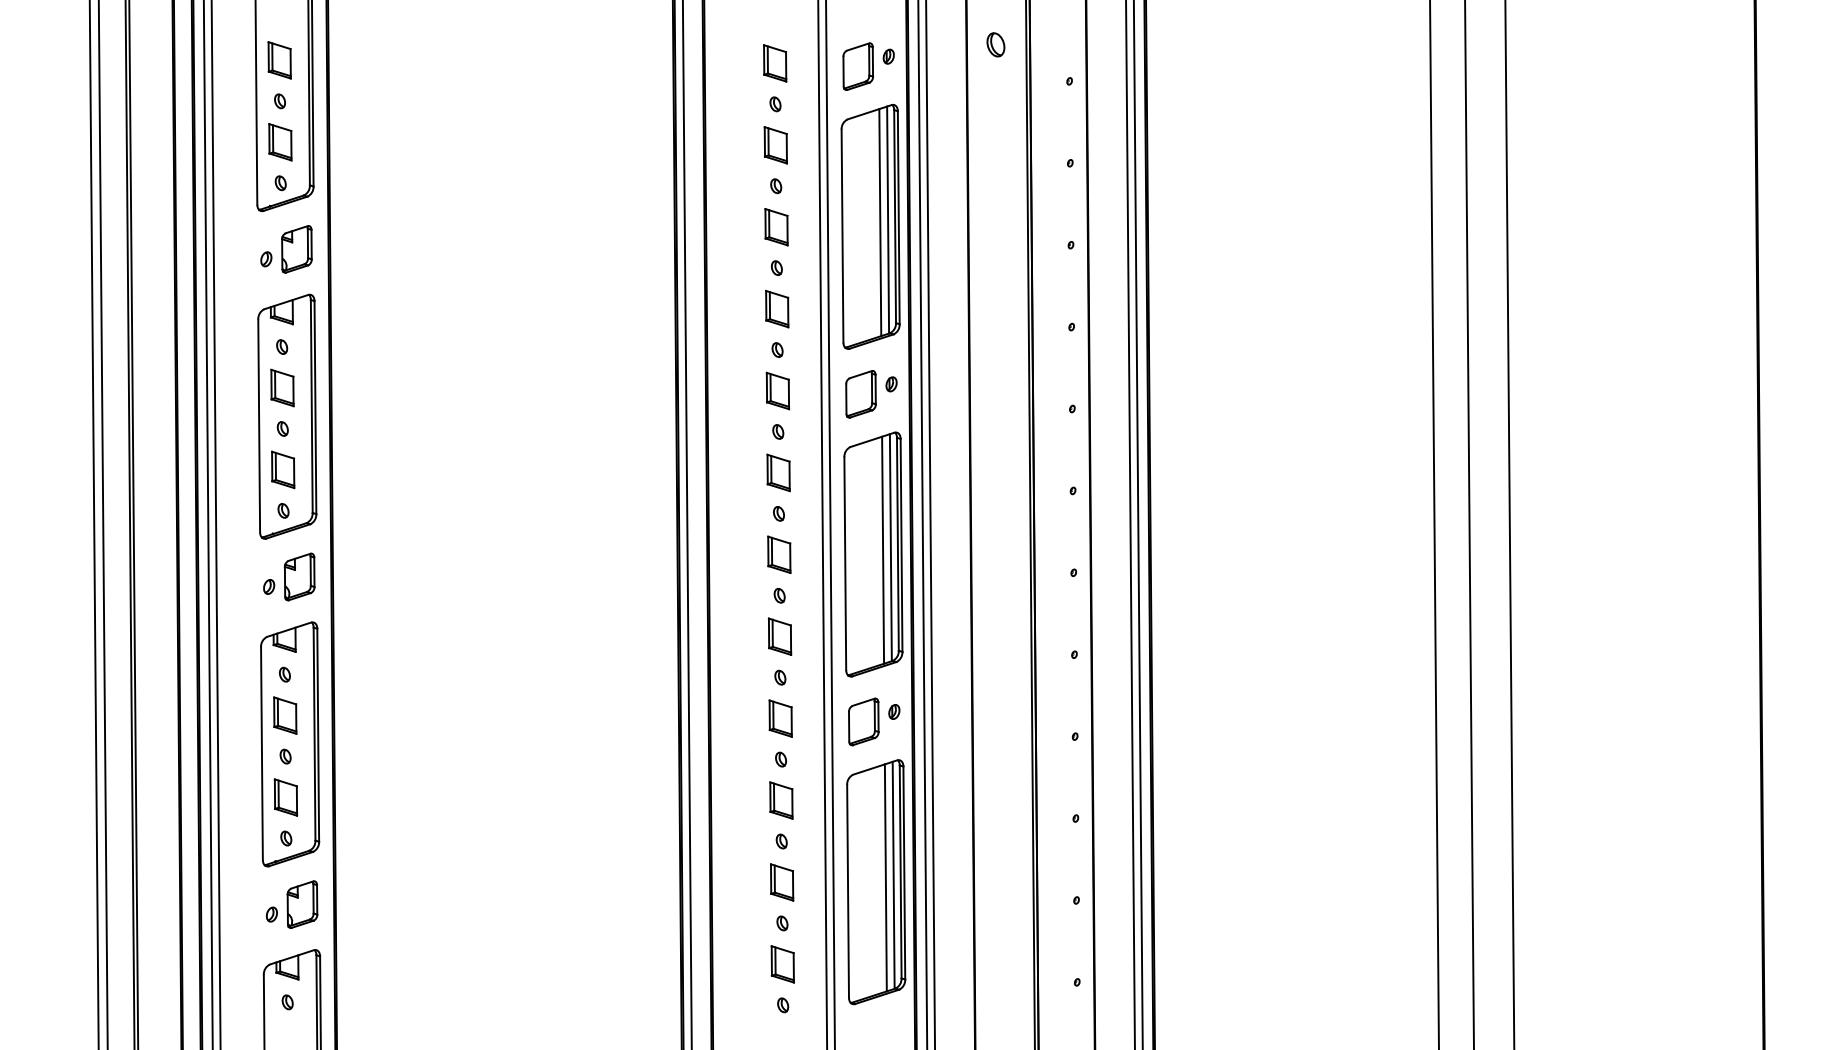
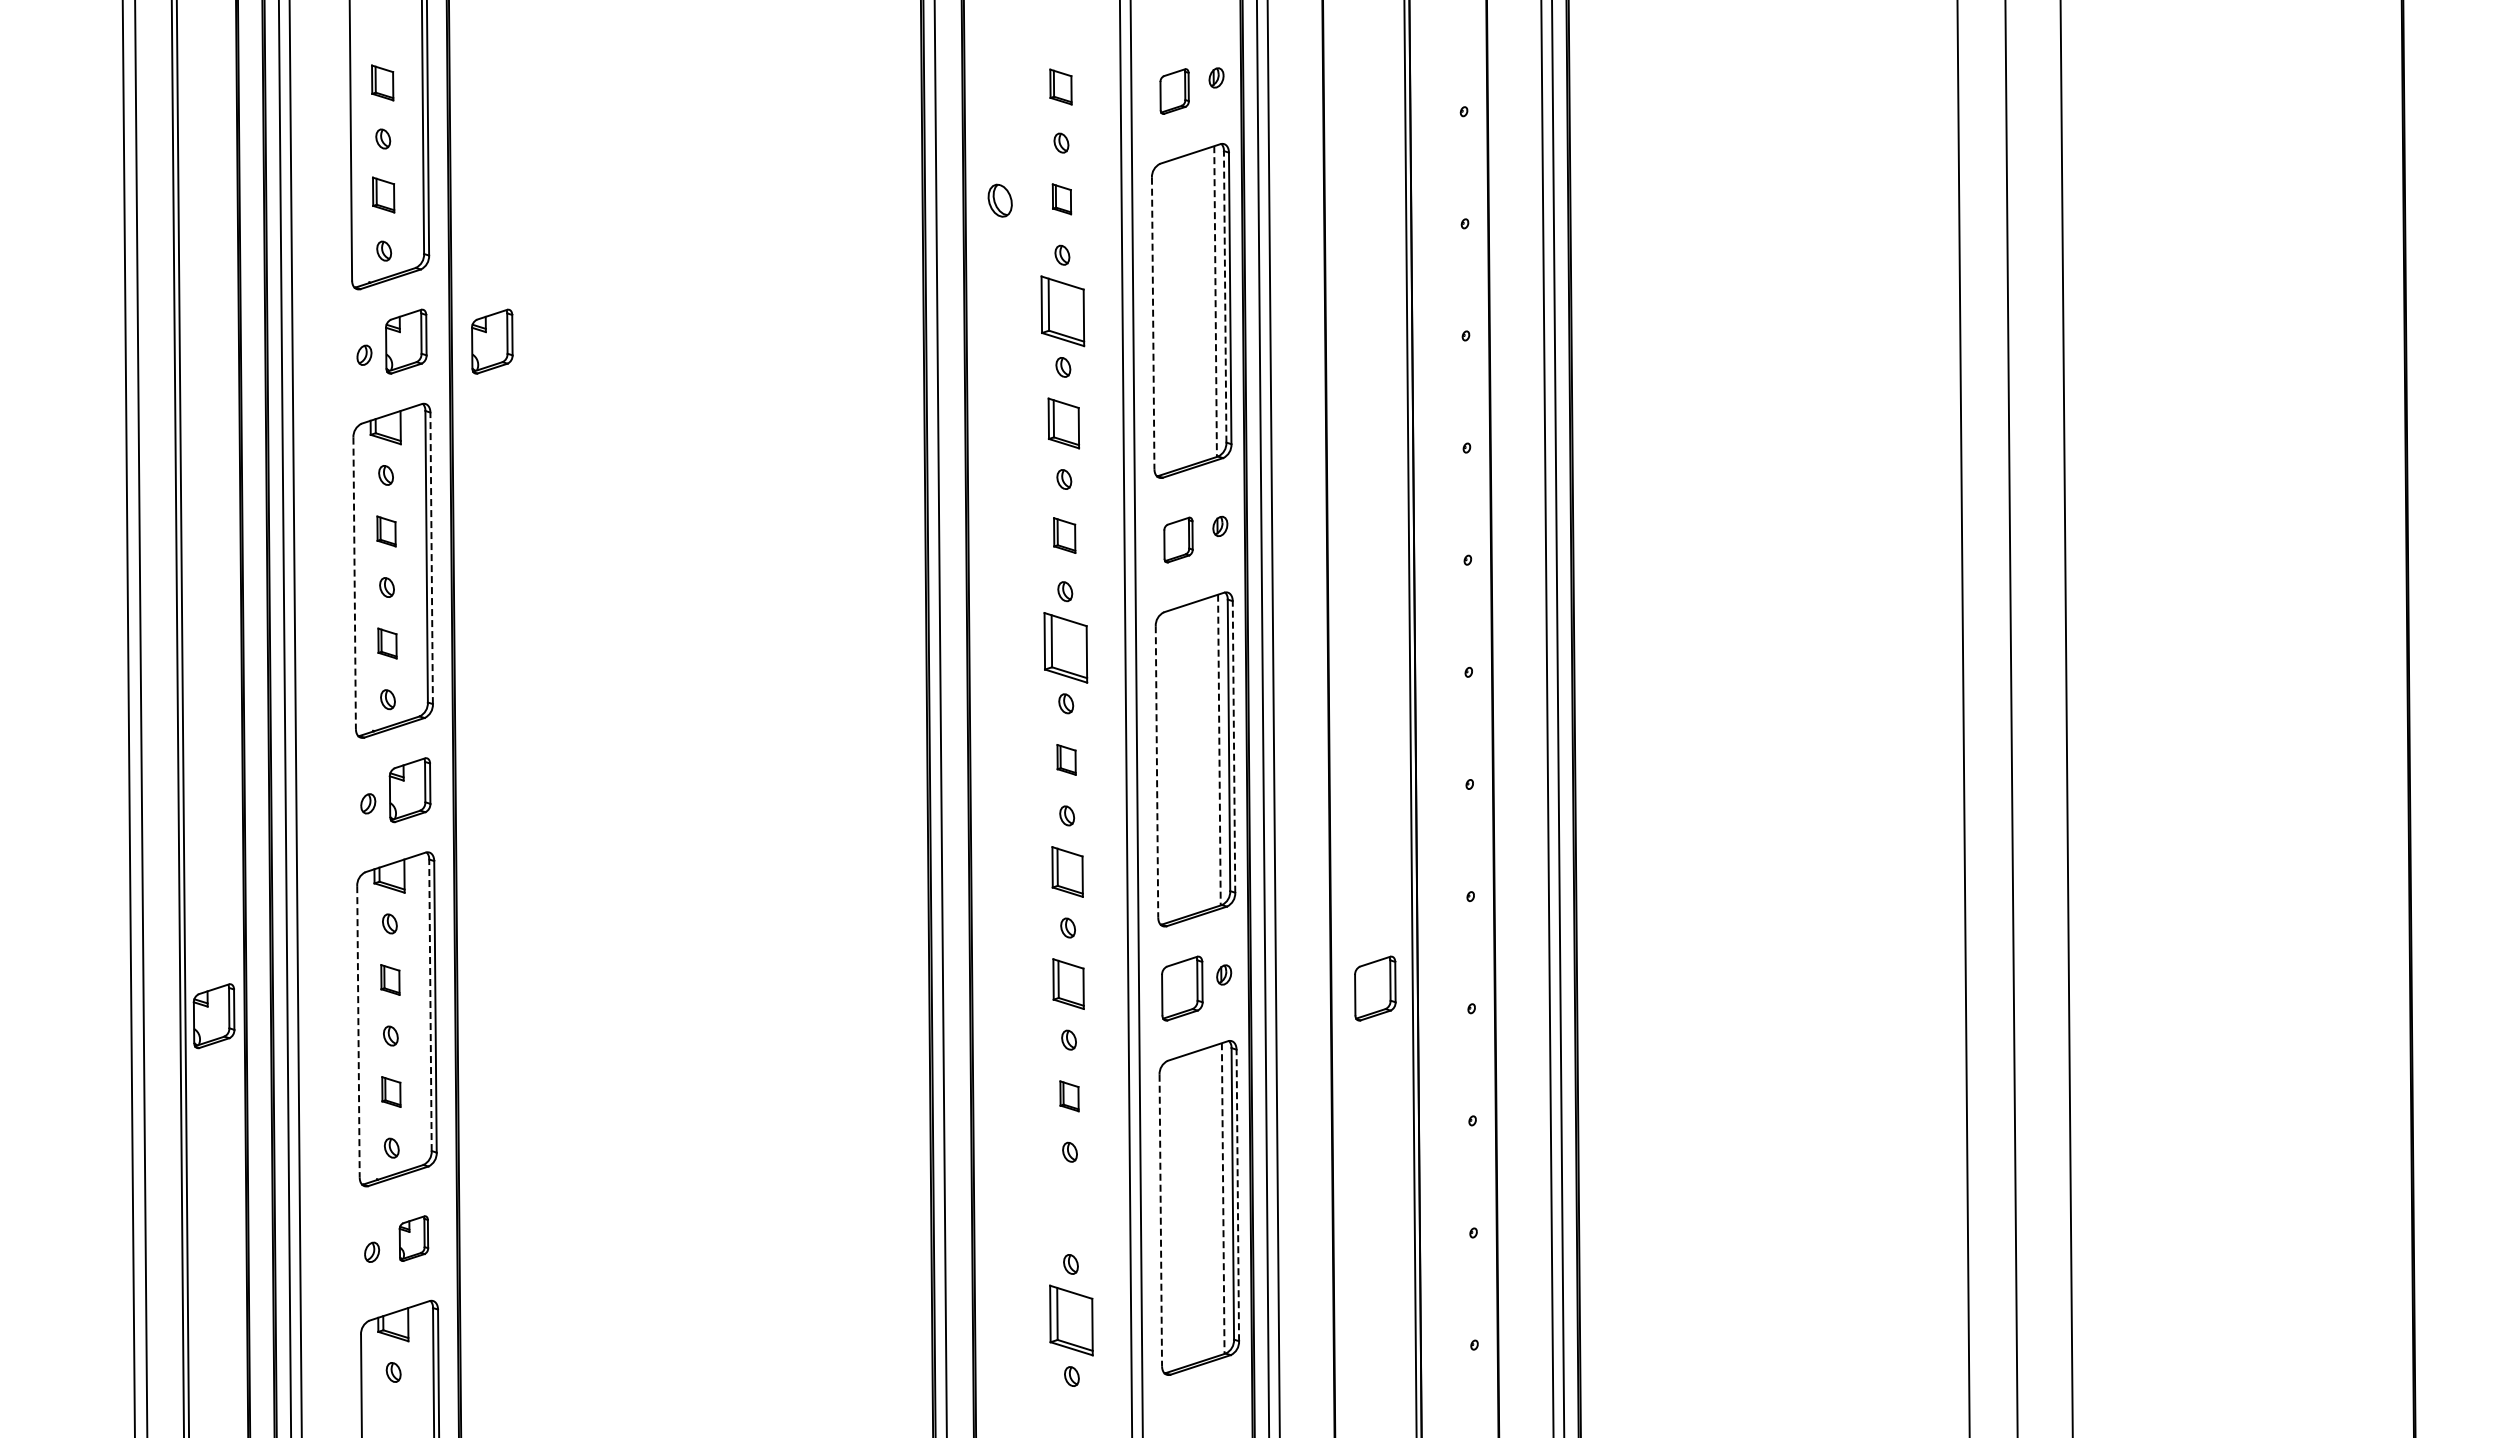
part: (995, 44) -> (999, 200), moved
part: (279, 60) -> (382, 82), size x0.7
part: (774, 62) -> (1060, 86), size x0.7
part: (858, 66) -> (1174, 91), size x0.7
part: (280, 141) -> (383, 194), size x0.7
part: (775, 145) -> (1061, 199), size x0.6
line: (895, 216) -> (1225, 296), solid -> dashed
line: (888, 220) -> (1215, 302), solid -> dashed
line: (879, 222) -> (1204, 304), removed
part: (776, 227) -> (1062, 311), size x1.4
line: (842, 236) -> (1153, 323), solid -> dashed
part: (359, 249) -> (492, 341), added
part: (282, 388) -> (386, 531), size x0.6
part: (777, 390) -> (1064, 535), size x0.7
part: (860, 393) -> (1178, 539), size x0.7
line: (315, 407) -> (431, 558), solid -> dashed
line: (259, 426) -> (354, 583), solid -> dashed
part: (283, 469) -> (387, 643), size x0.6
part: (778, 472) -> (1065, 647), size x1.4
line: (901, 545) -> (1234, 746), solid -> dashed
line: (890, 548) -> (1219, 750), solid -> dashed
line: (882, 550) -> (1208, 753), removed
part: (779, 554) -> (1066, 759), size x0.6
line: (845, 563) -> (1157, 771), solid -> dashed
part: (285, 715) -> (390, 979), size x0.6
part: (1004, 721) -> (1375, 988), added
line: (314, 734) -> (430, 1005), solid -> dashed
part: (156, 742) -> (213, 1016), added
line: (261, 753) -> (358, 1031), solid -> dashed
part: (286, 797) -> (391, 1091), size x0.6
part: (781, 800) -> (1069, 1096), size x0.6
line: (904, 873) -> (1237, 1195), solid -> dashed
line: (893, 876) -> (1223, 1199), solid -> dashed
line: (885, 877) -> (1212, 1201), removed
part: (782, 882) -> (1070, 1208), removed
line: (847, 891) -> (1160, 1220), solid -> dashed
part: (302, 904) -> (413, 1238), size x0.7
part: (782, 964) -> (1071, 1320), size x1.4

